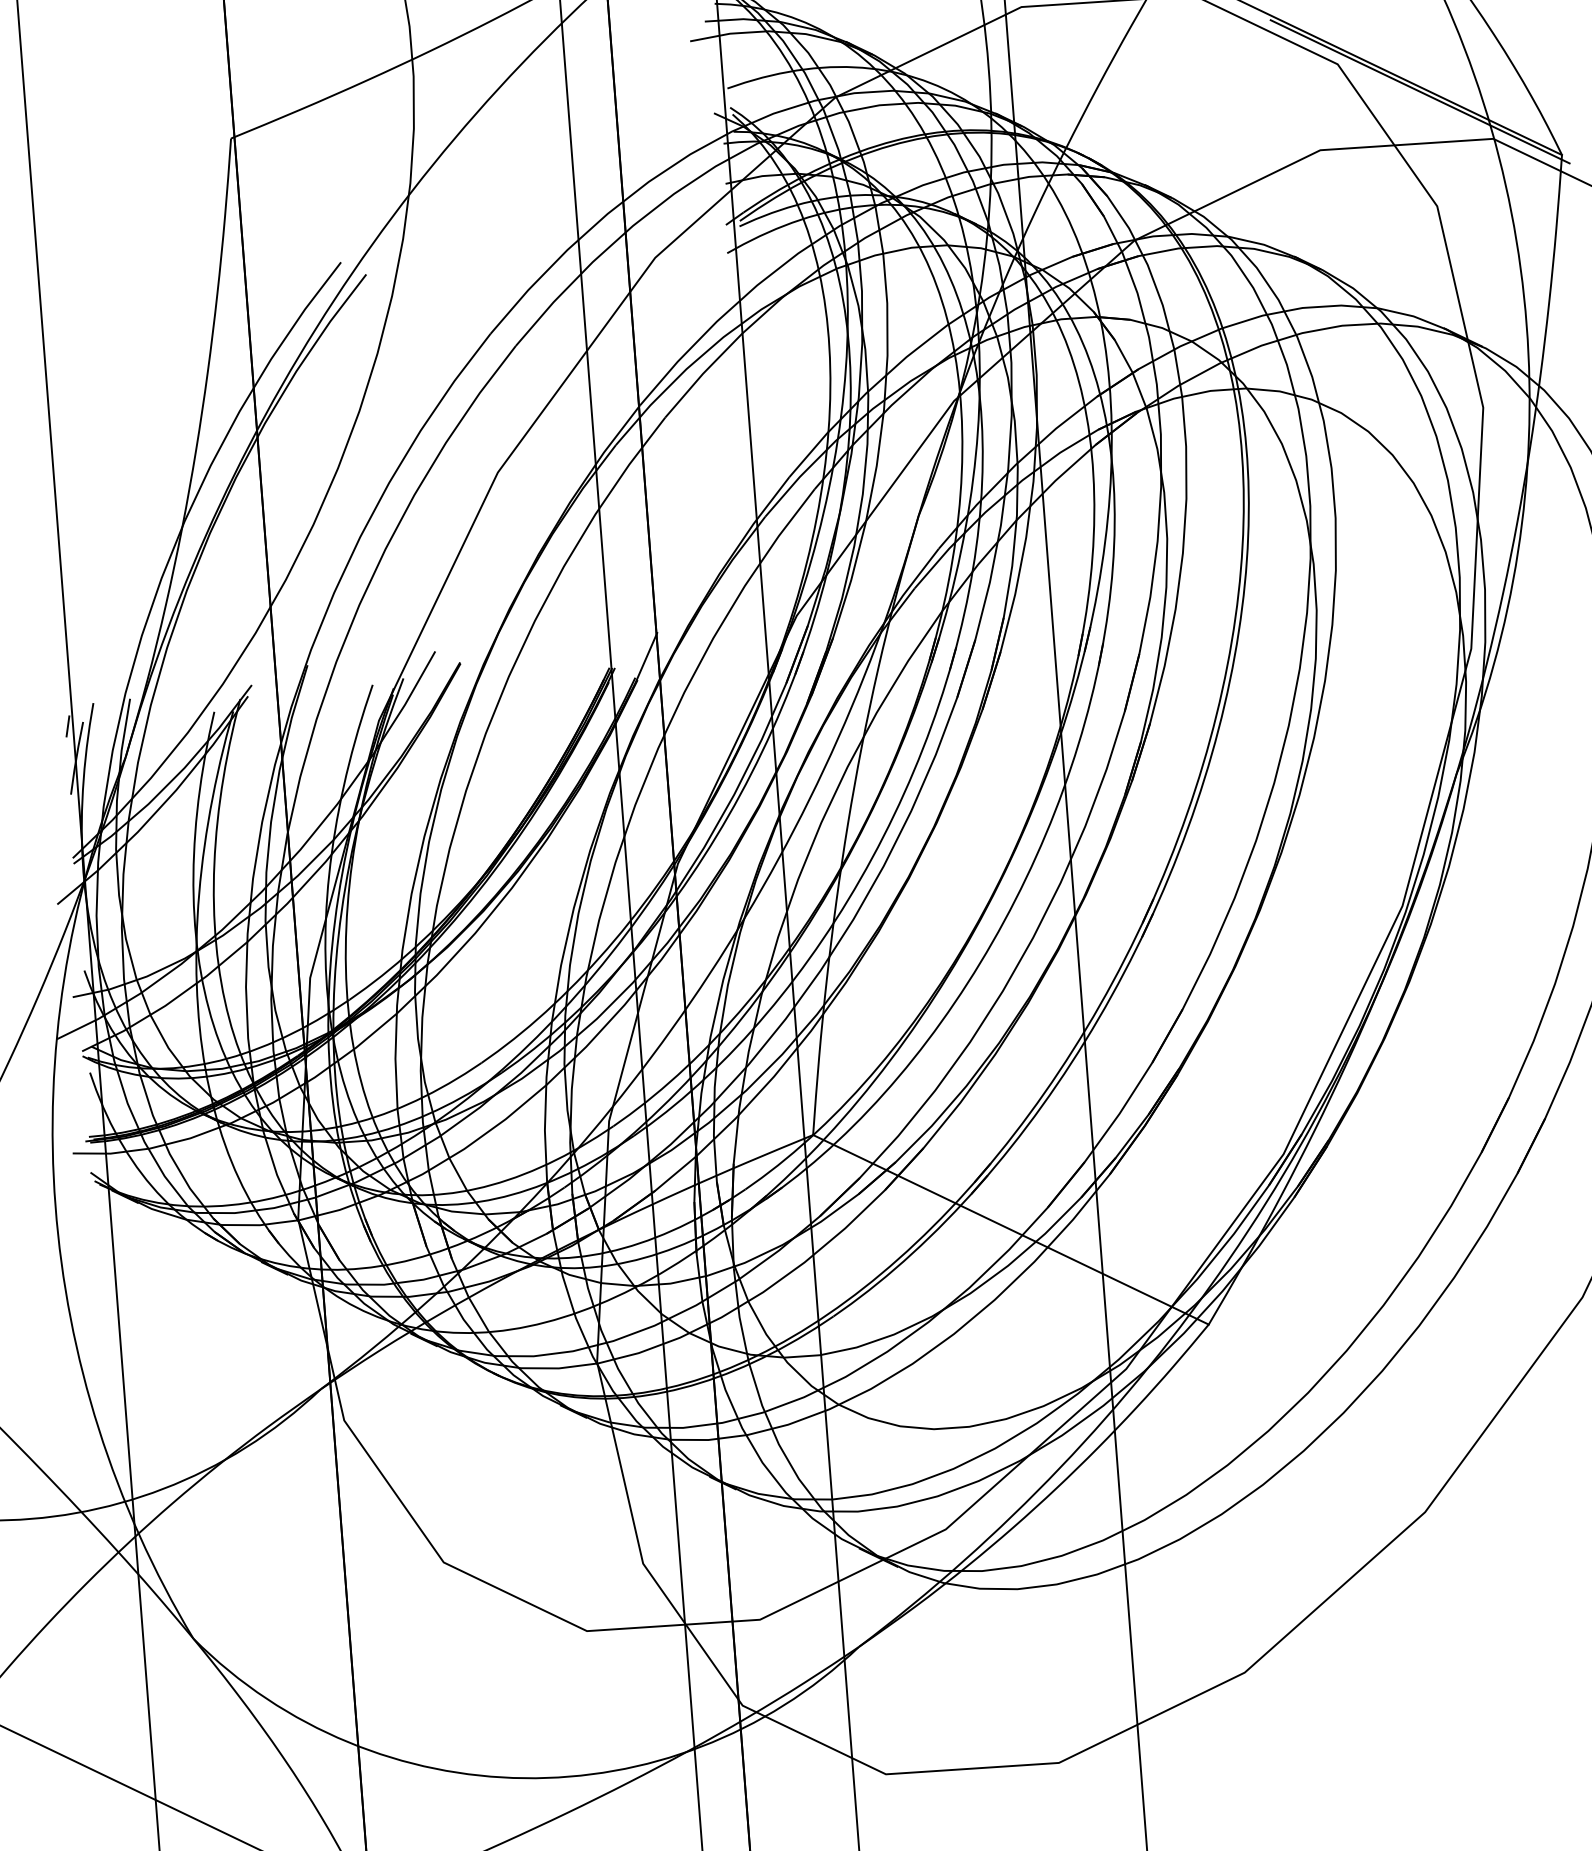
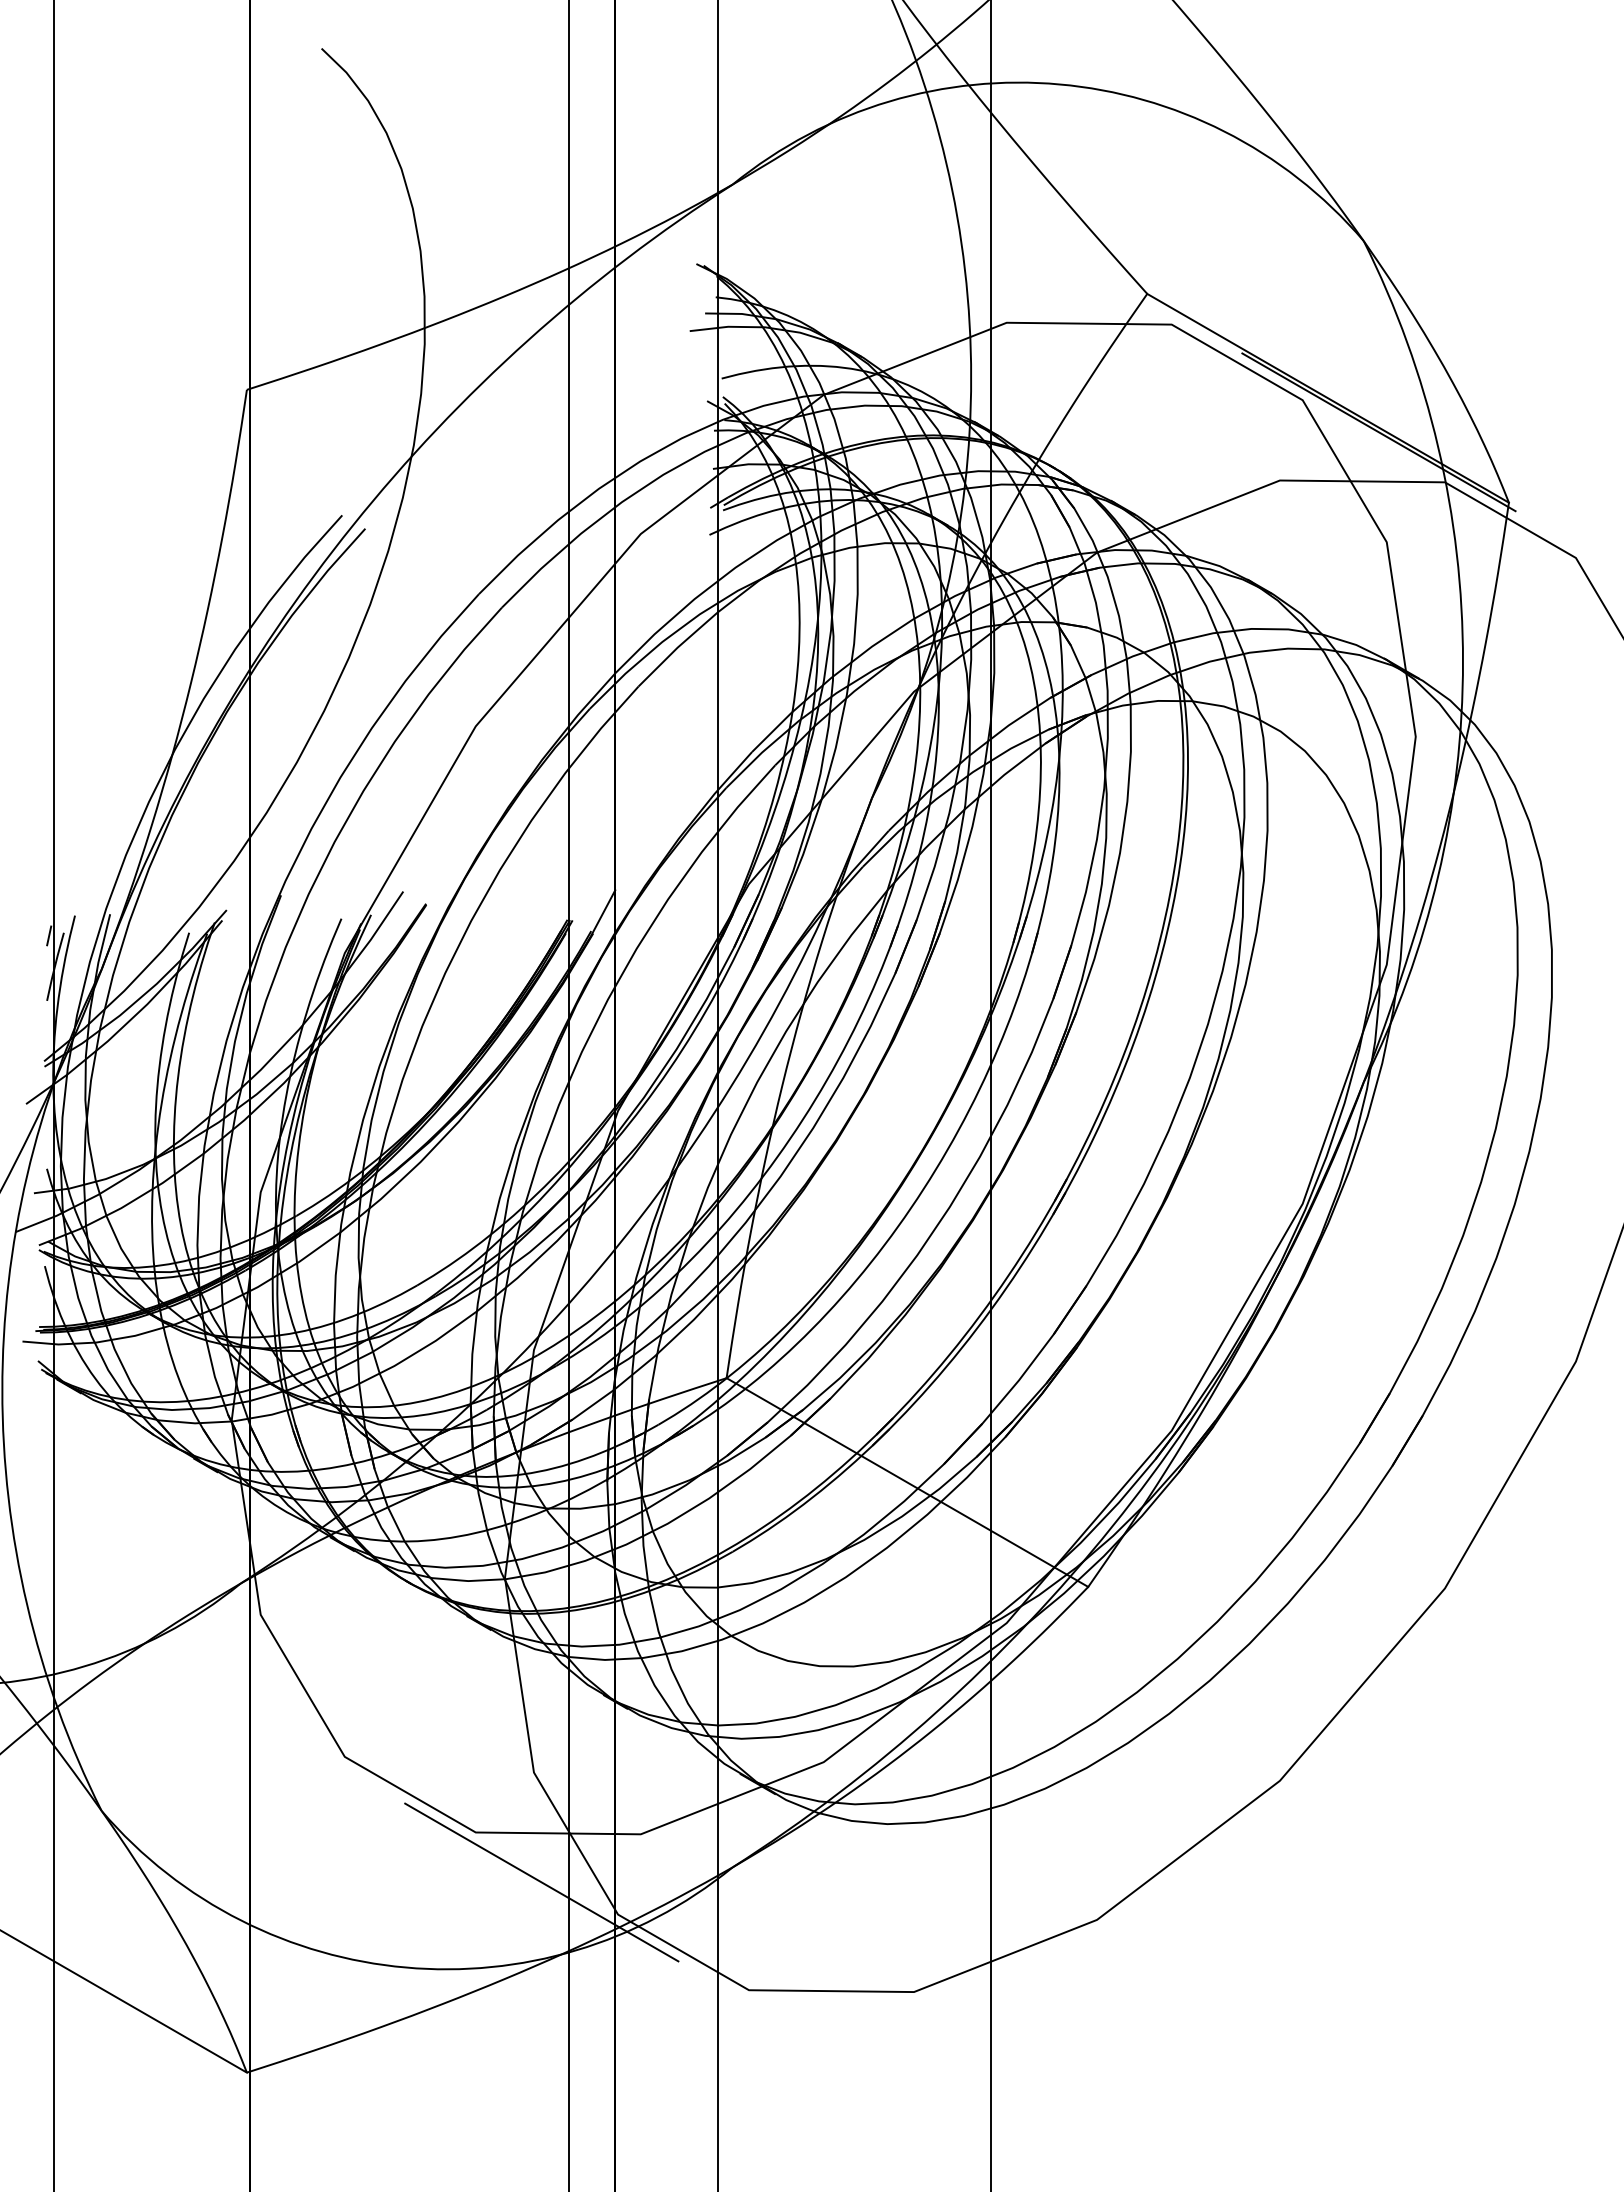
line: (659, 1678) -> (541, 1882), added

